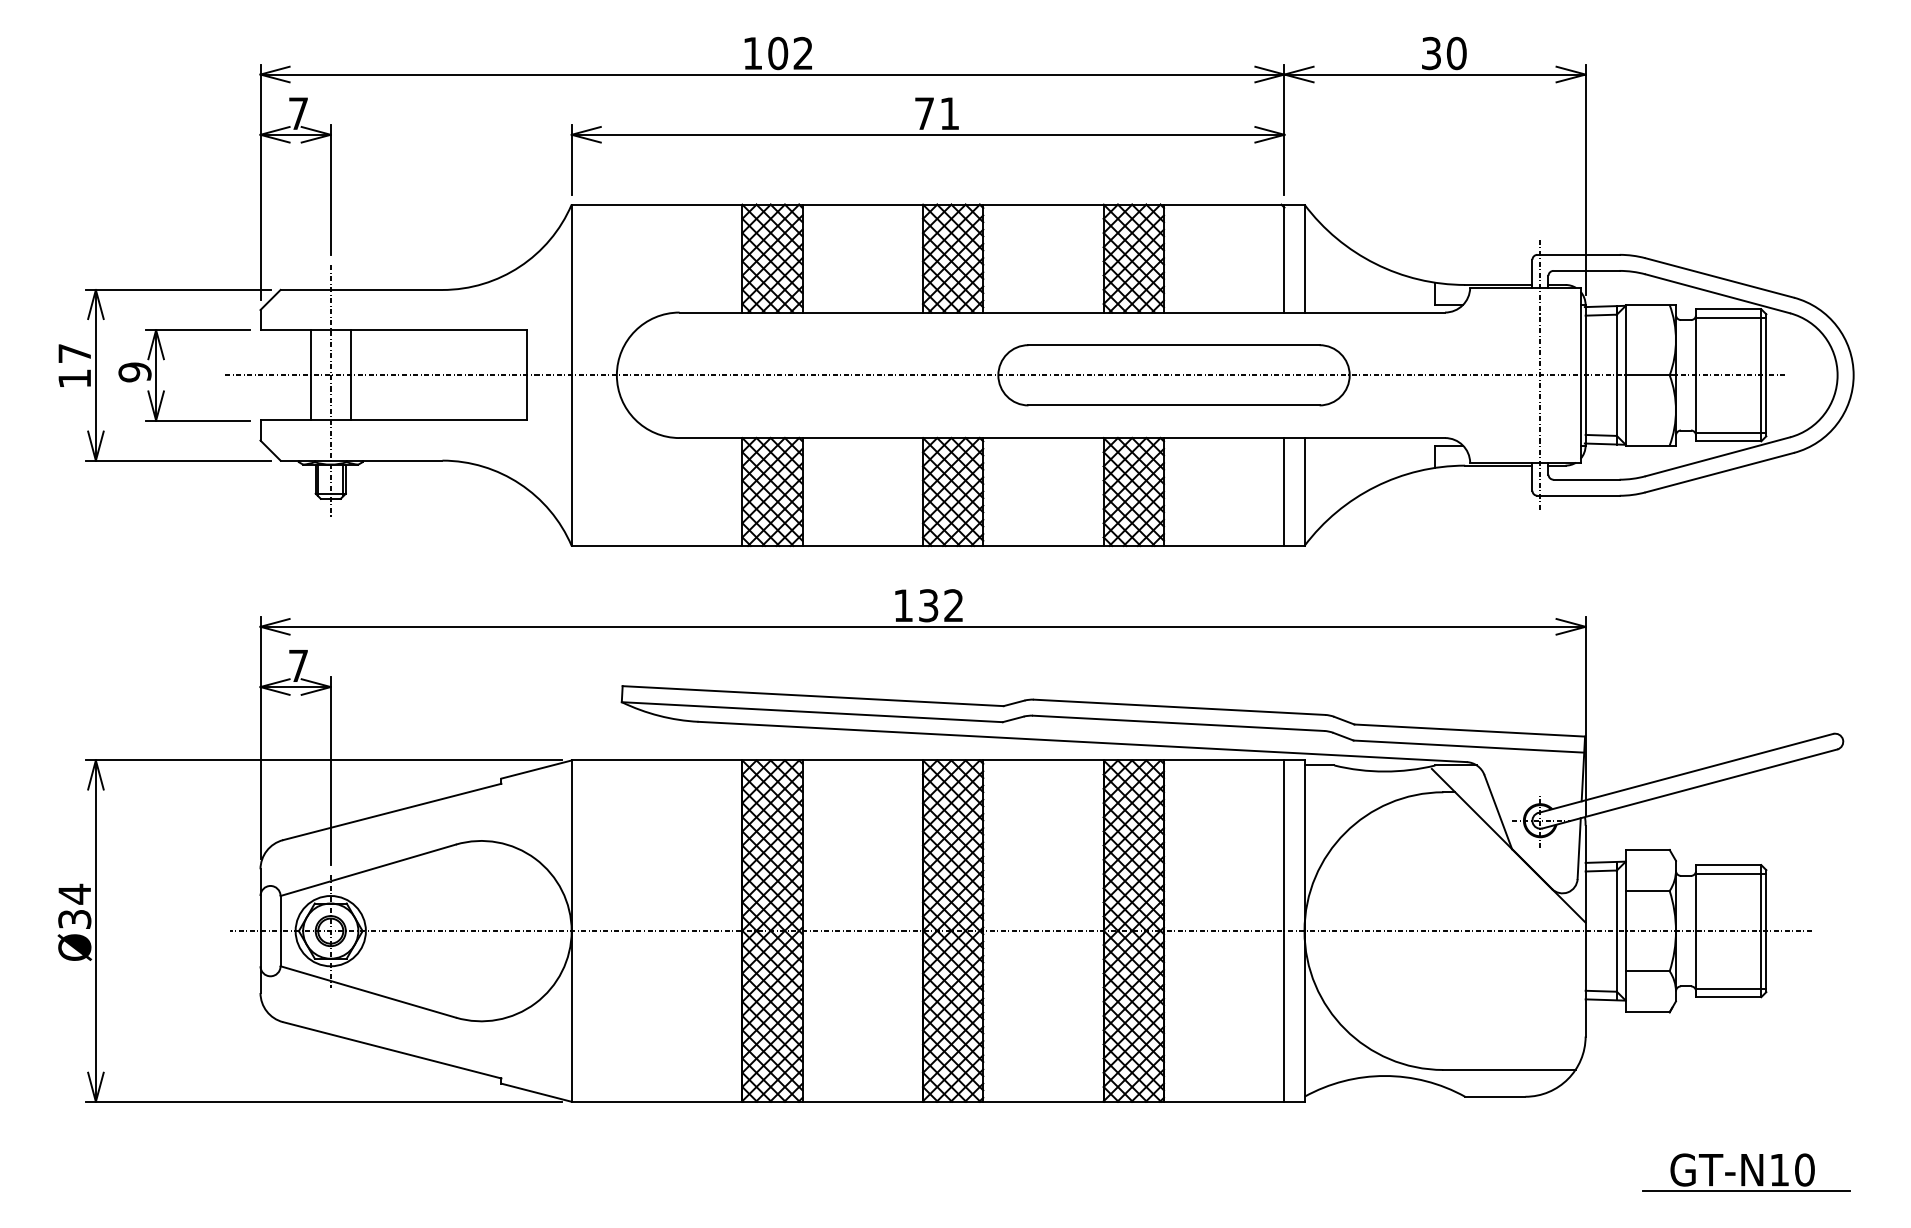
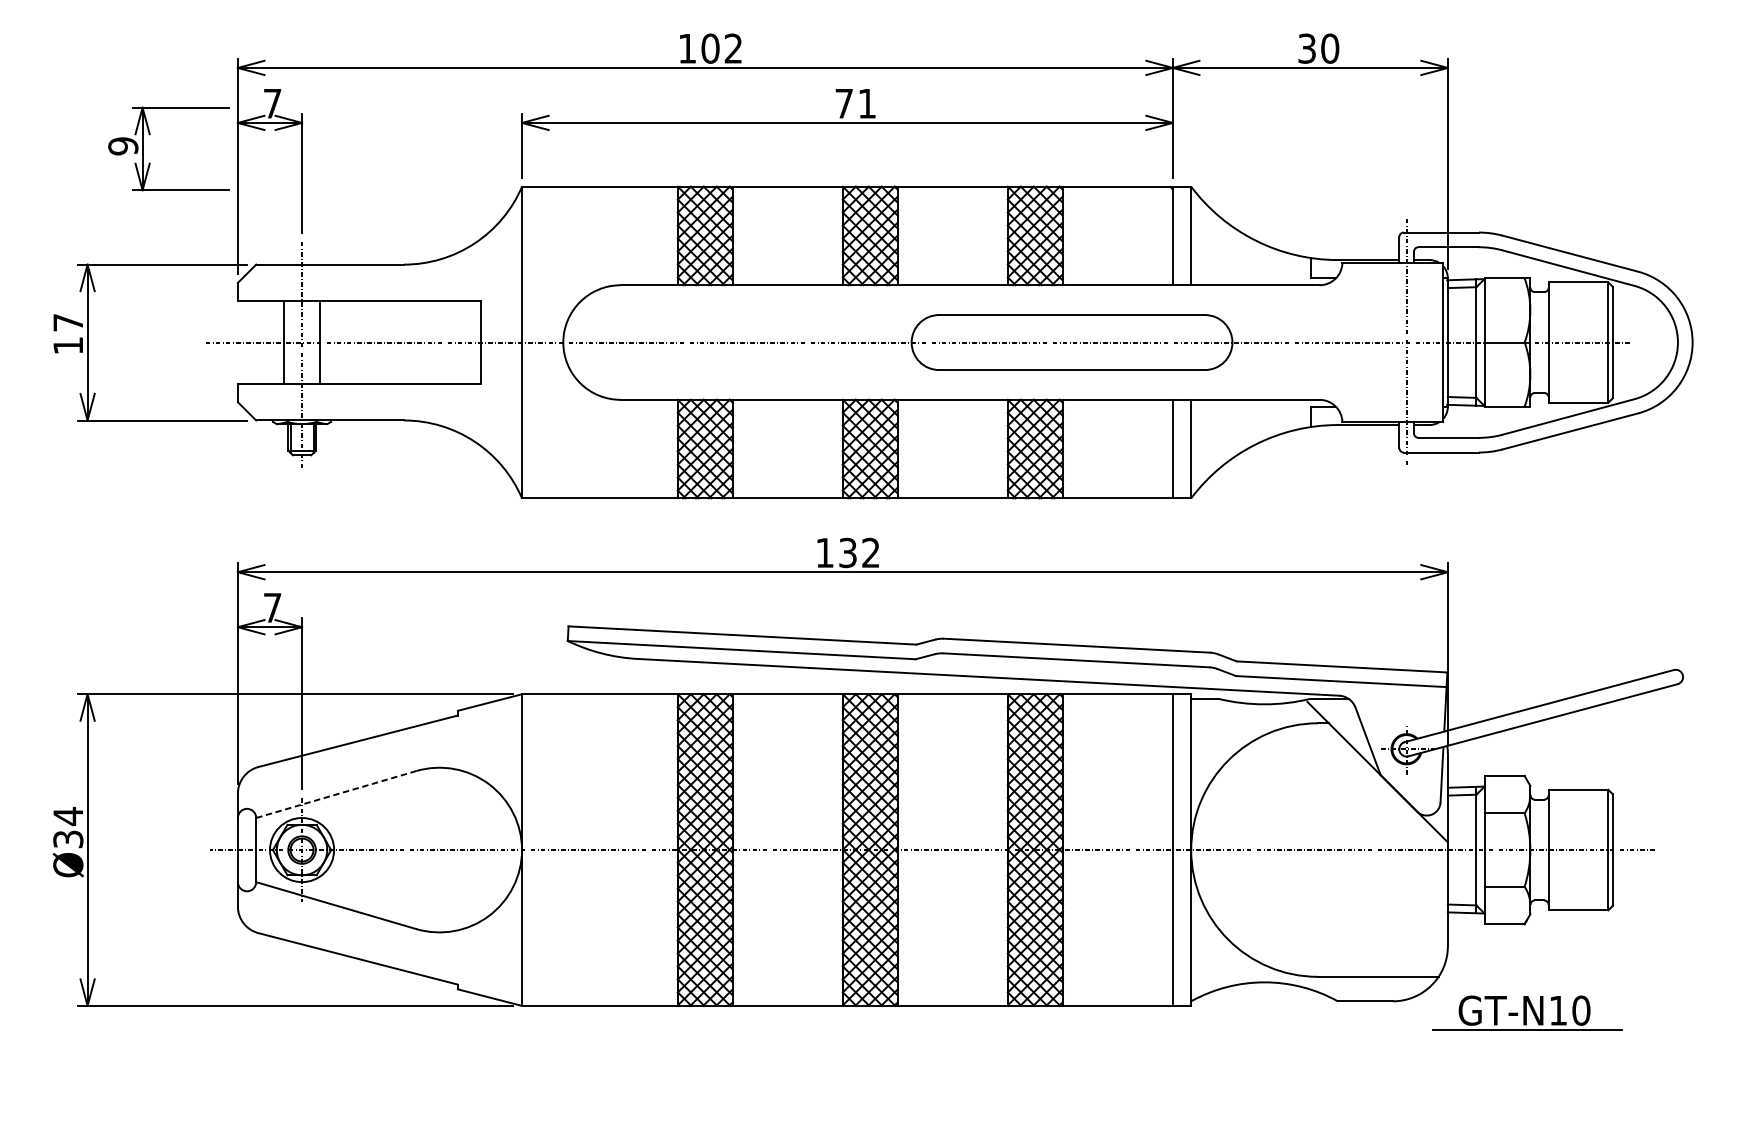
line: (1731, 317) -> (1581, 289), removed
part: (164, 390) -> (150, 162), moved
line: (1731, 432) -> (1581, 394), removed
line: (368, 870) -> (336, 794), solid -> dashed
line: (1731, 873) -> (1581, 797), removed
line: (1731, 988) -> (1581, 902), removed
part: (1746, 1172) -> (1528, 1012), moved

